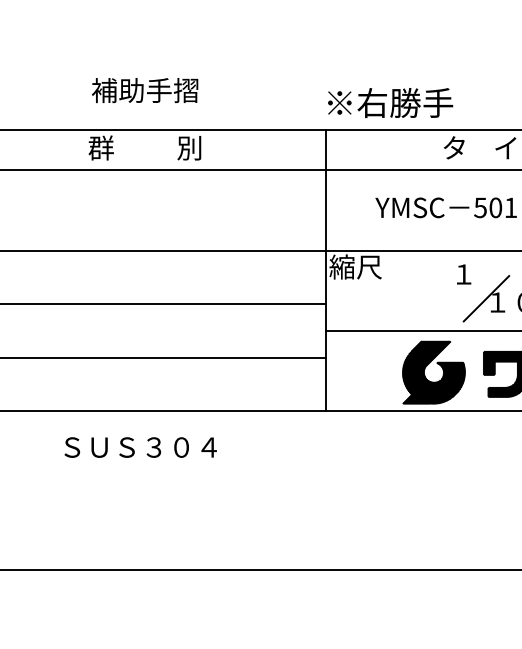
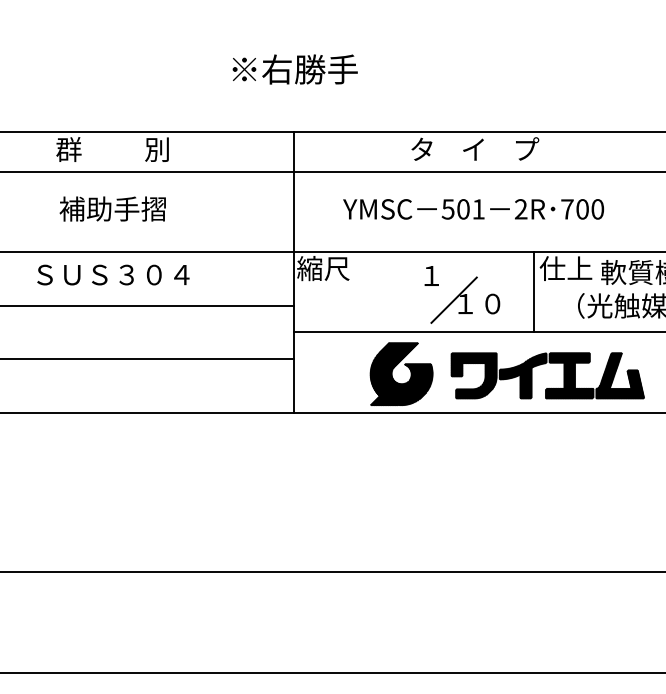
text: (144, 89) -> (112, 208), moved
text: (389, 102) -> (294, 69), moved
text: (140, 446) -> (113, 274), moved

